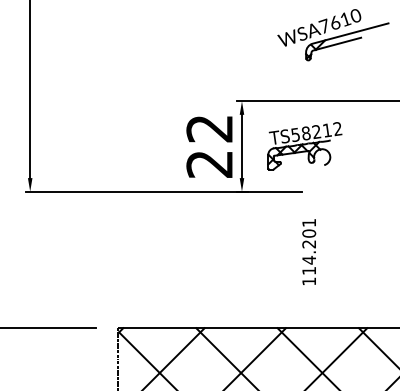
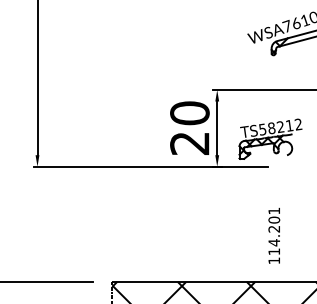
text: (209, 128) -> (189, 113), 22 -> 20
part: (304, 146) -> (270, 139), moved
text: (309, 251) -> (274, 235), moved

